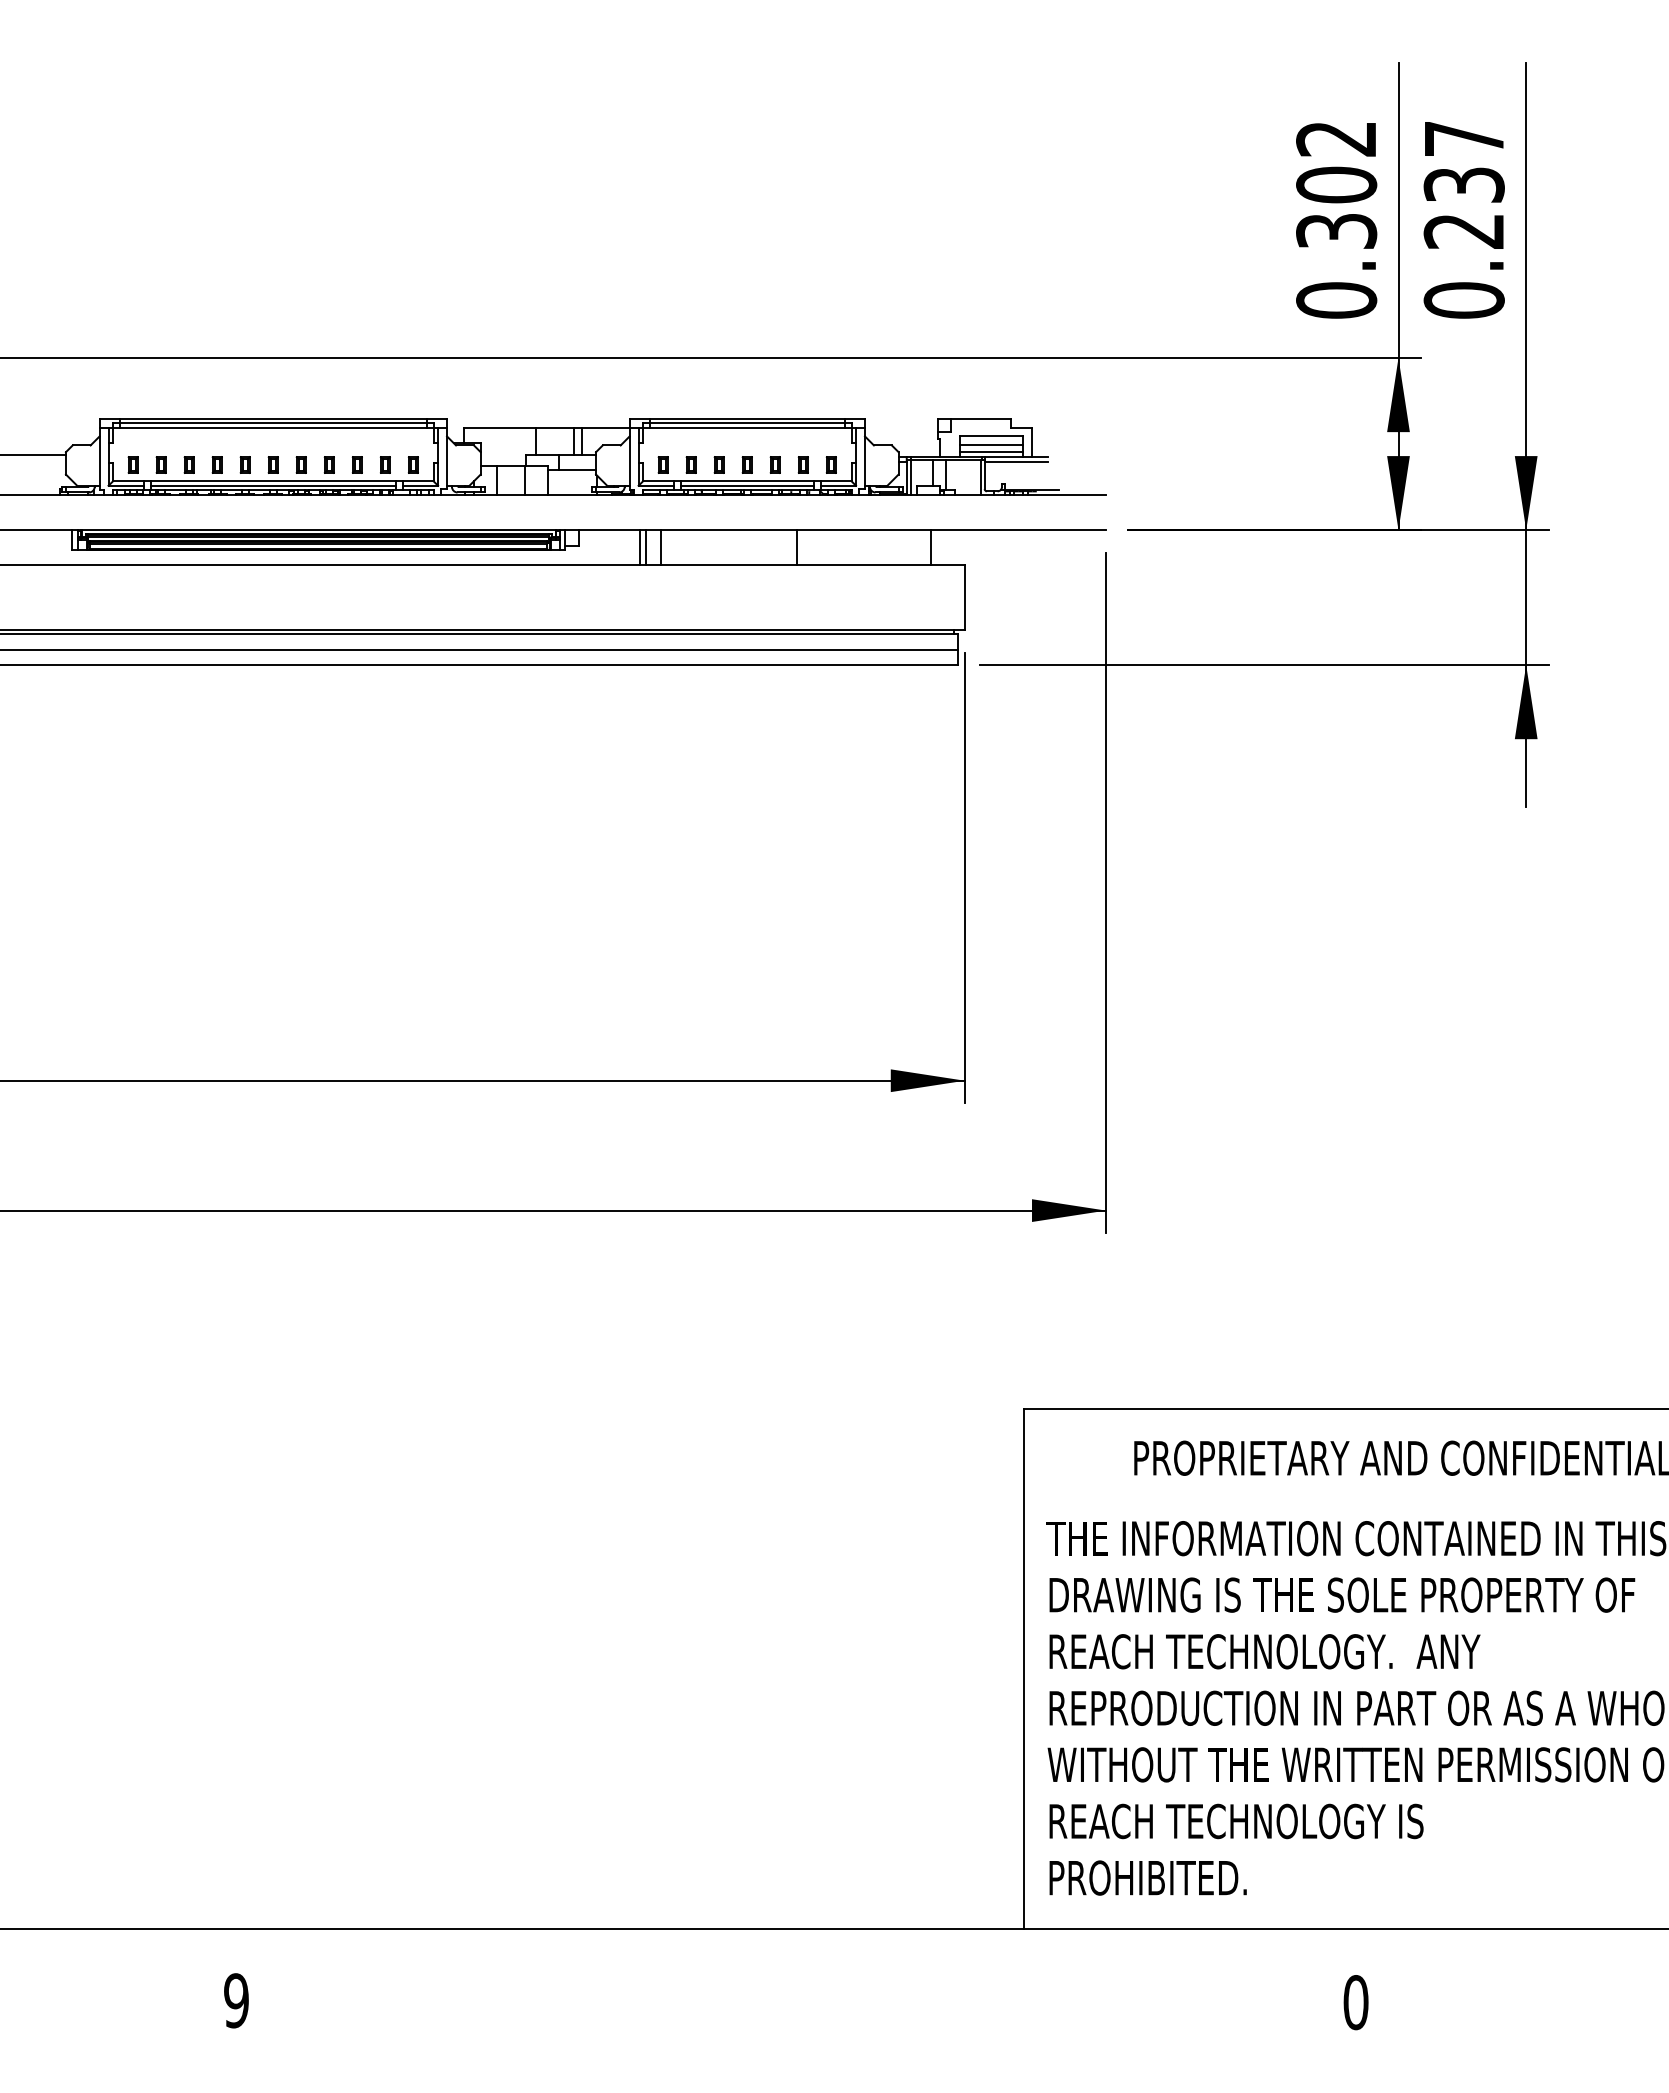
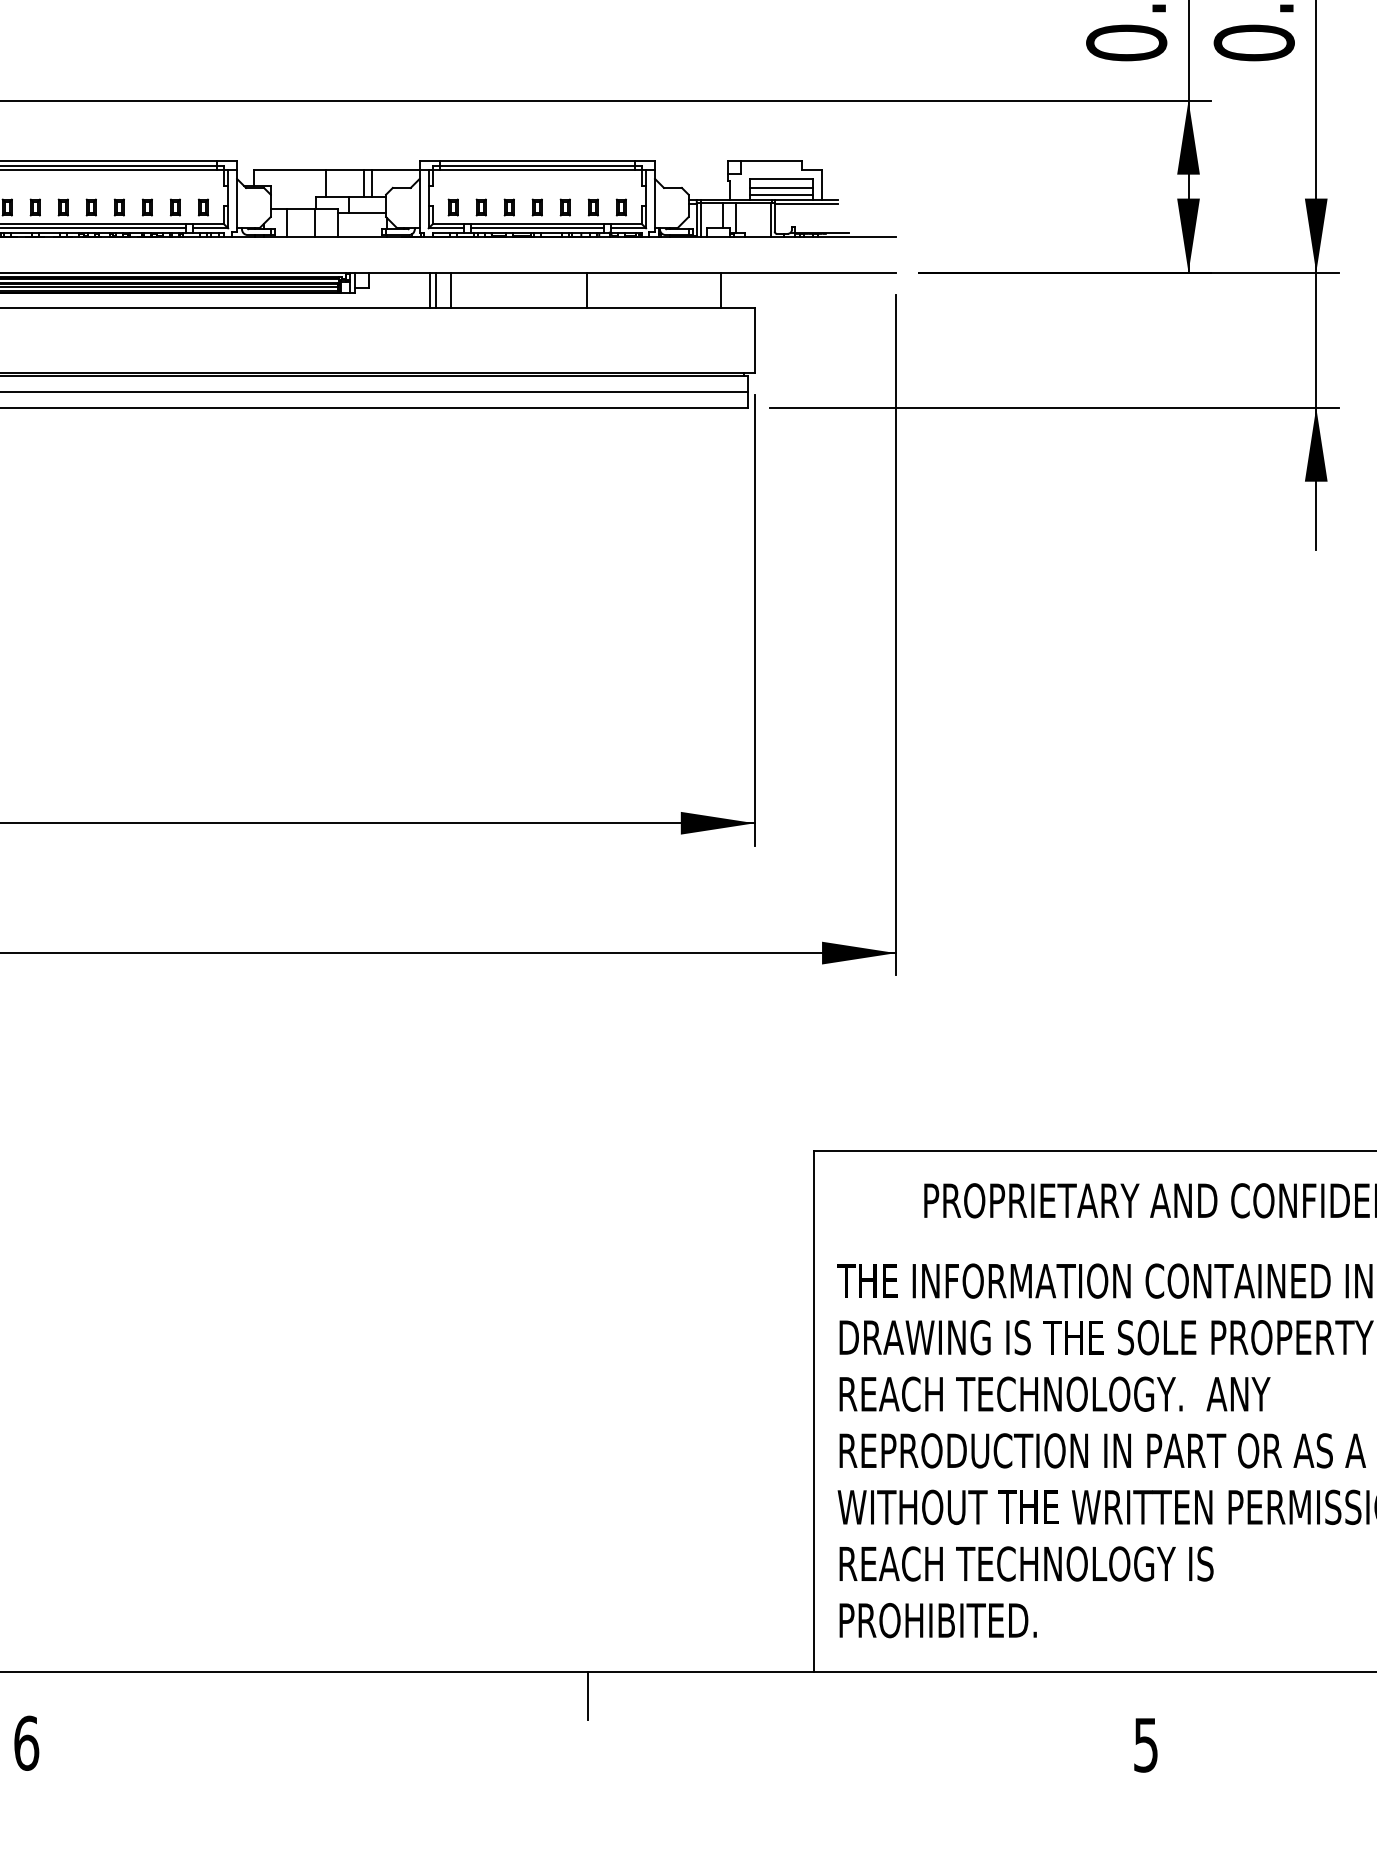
line: (797, 1953) -> (587, 1696), added
text: (236, 2000) -> (26, 1743), 9 -> 6
text: (1355, 2002) -> (1145, 1745), 0 -> 5

